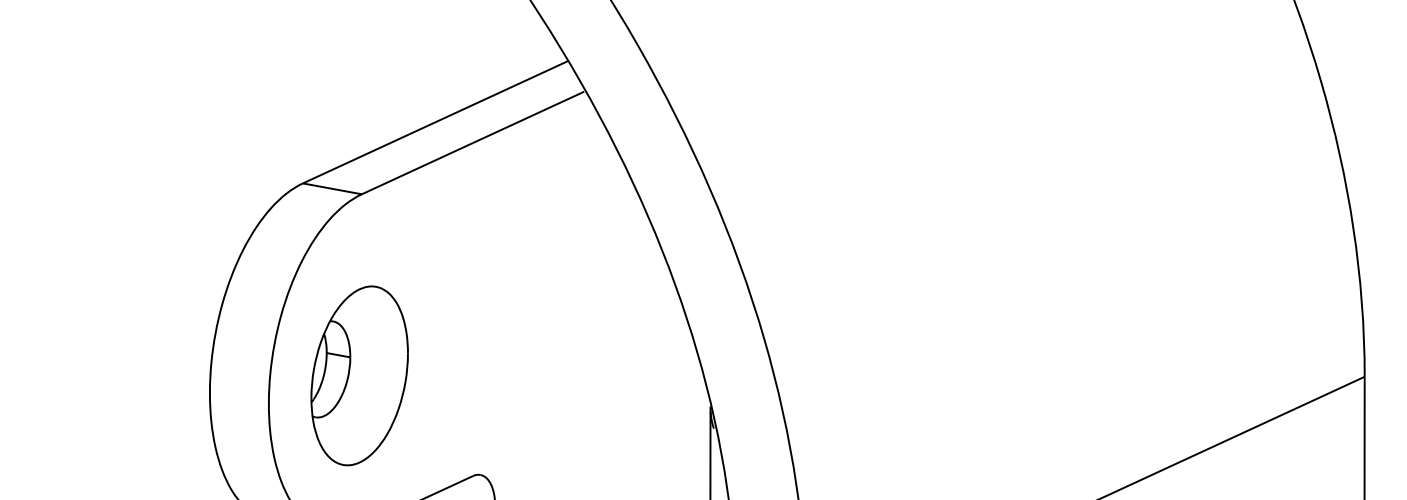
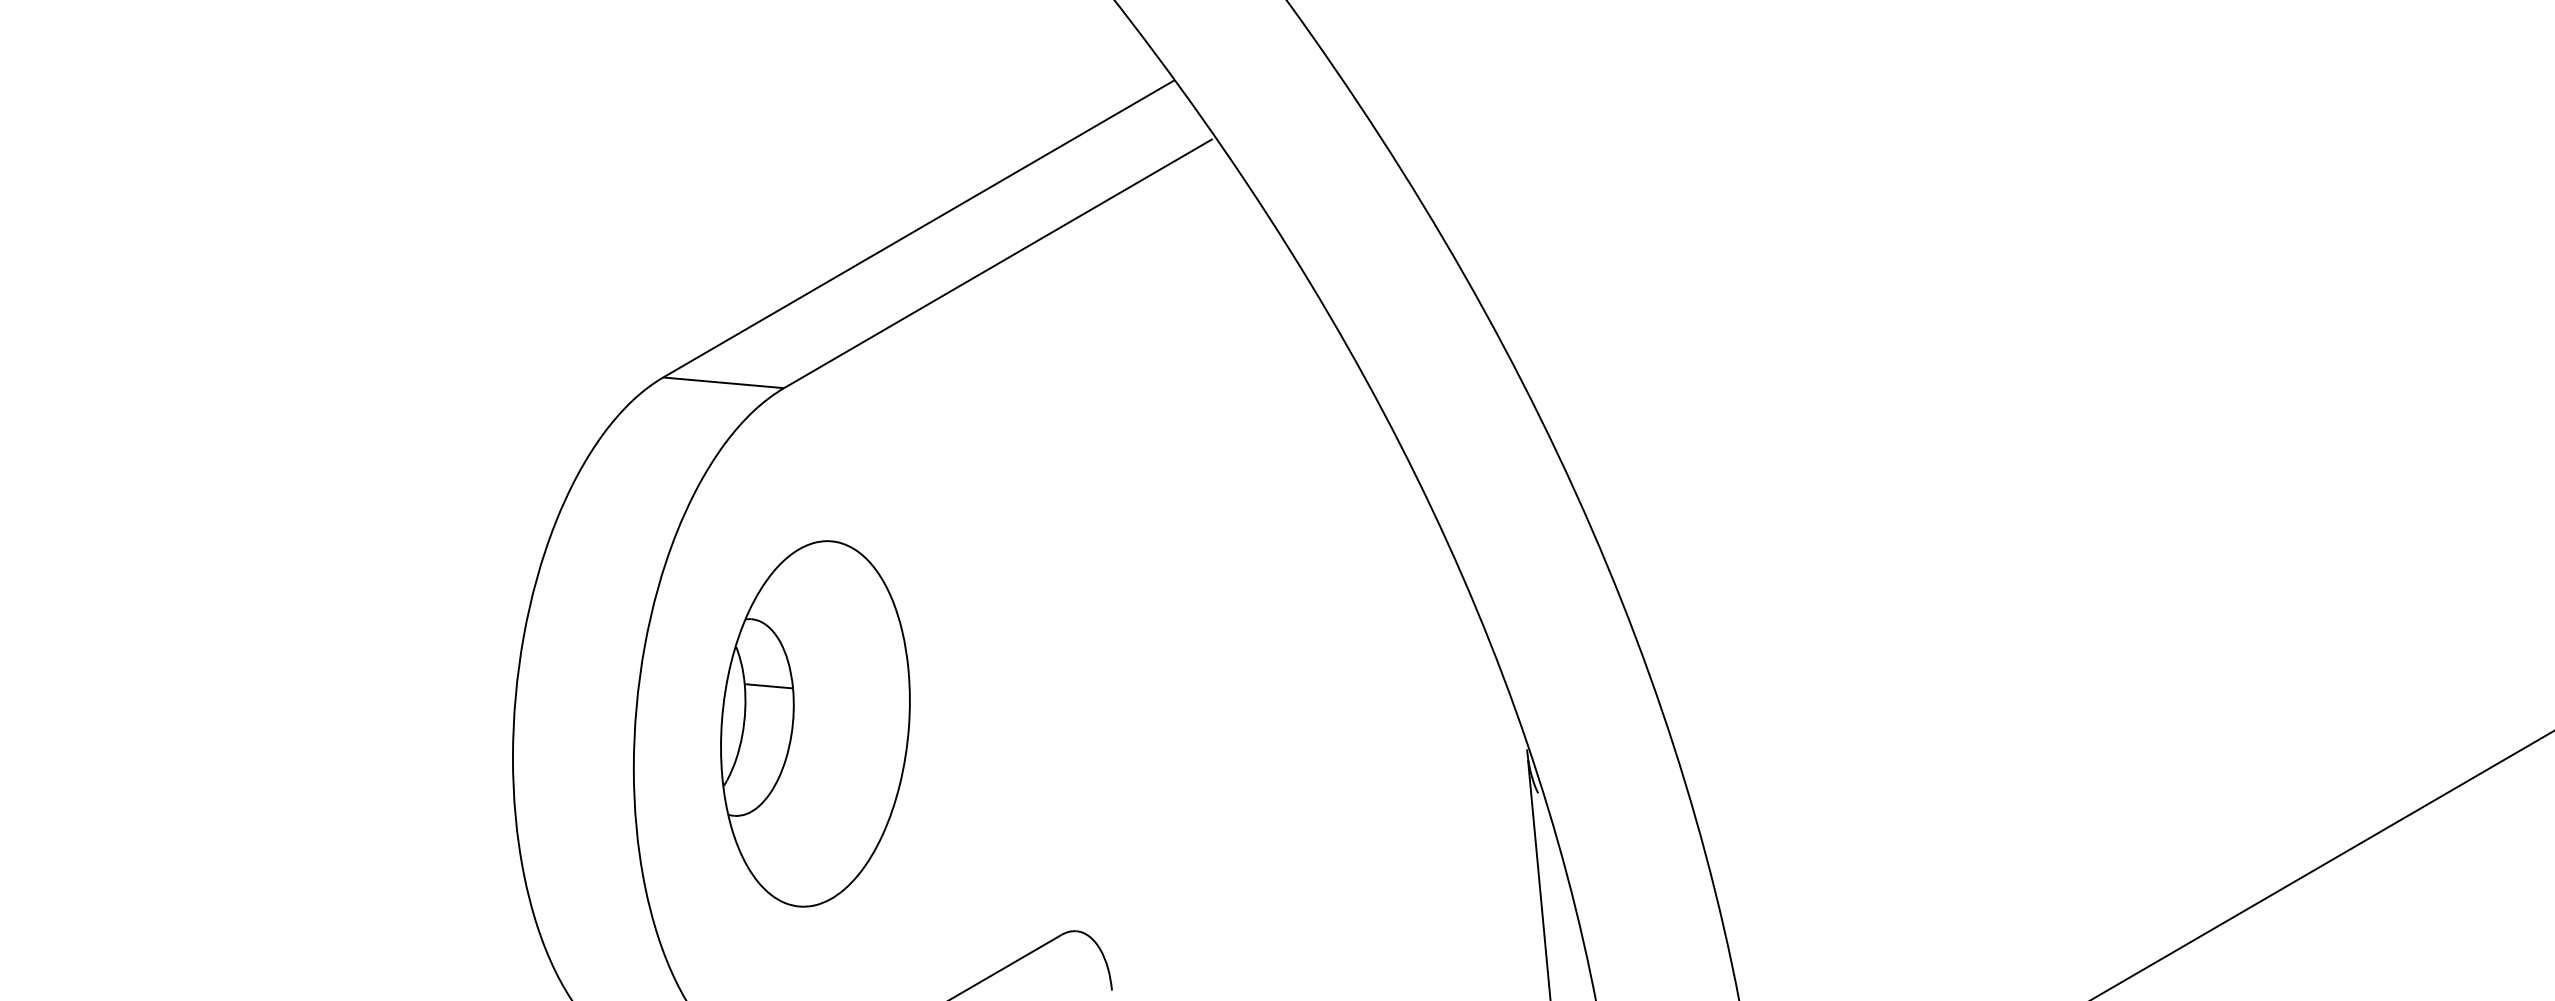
part: (359, 375) -> (814, 723), moved

